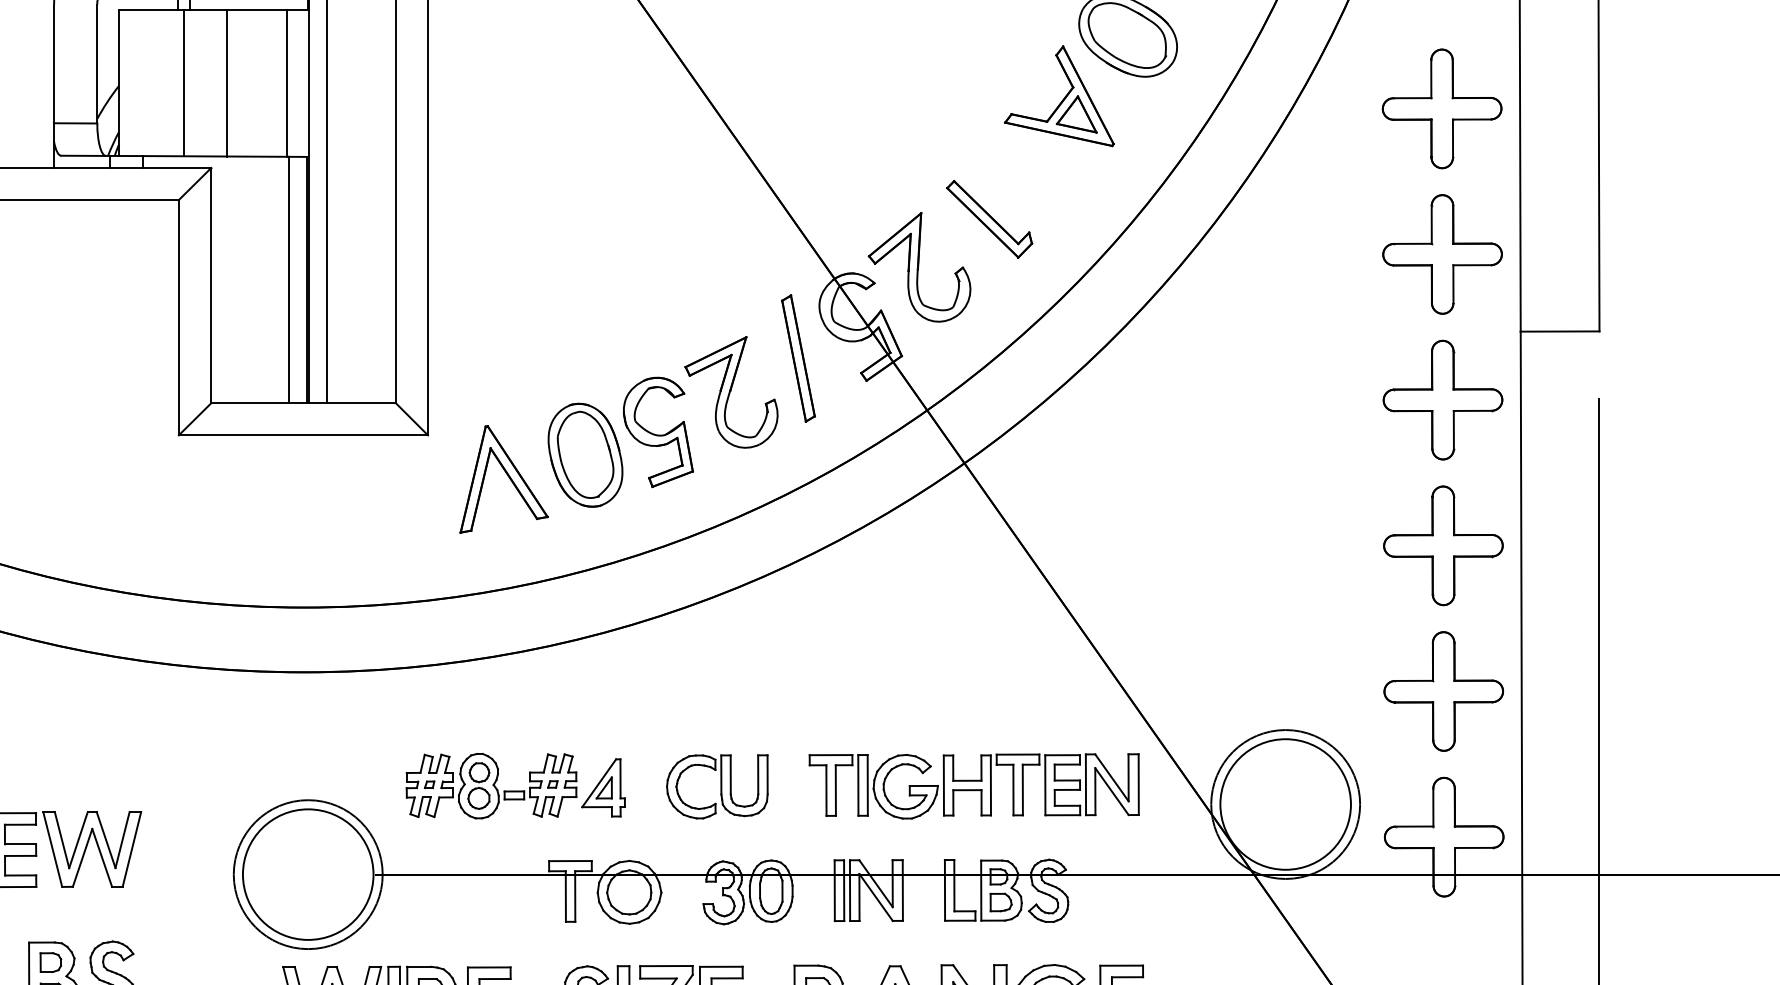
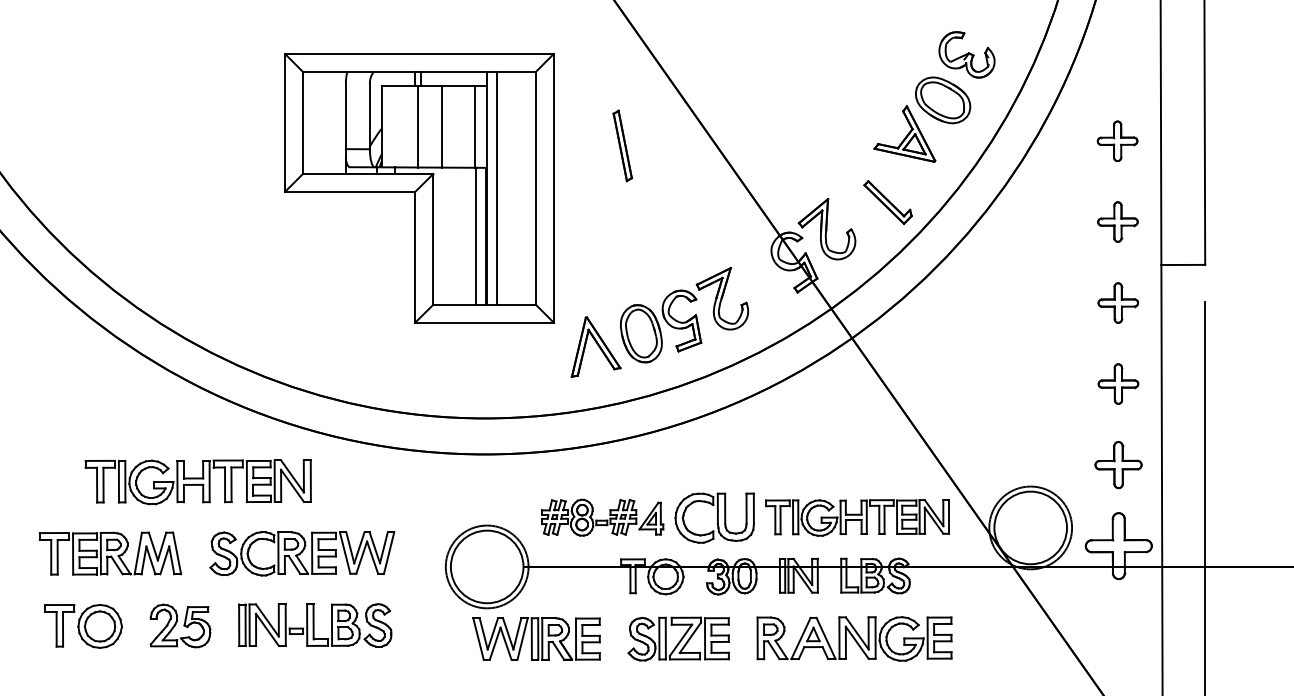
part: (1441, 109) -> (1117, 141), size x0.6
part: (988, 219) -> (887, 202), moved
part: (1441, 253) -> (1117, 221), size x0.6
part: (797, 357) -> (622, 145), moved
part: (1443, 399) -> (1118, 302), size x0.6
part: (1443, 544) -> (1118, 383), size x0.6
part: (1443, 690) -> (1118, 464), size x0.7
part: (717, 785) -> (714, 517), size x1.4

